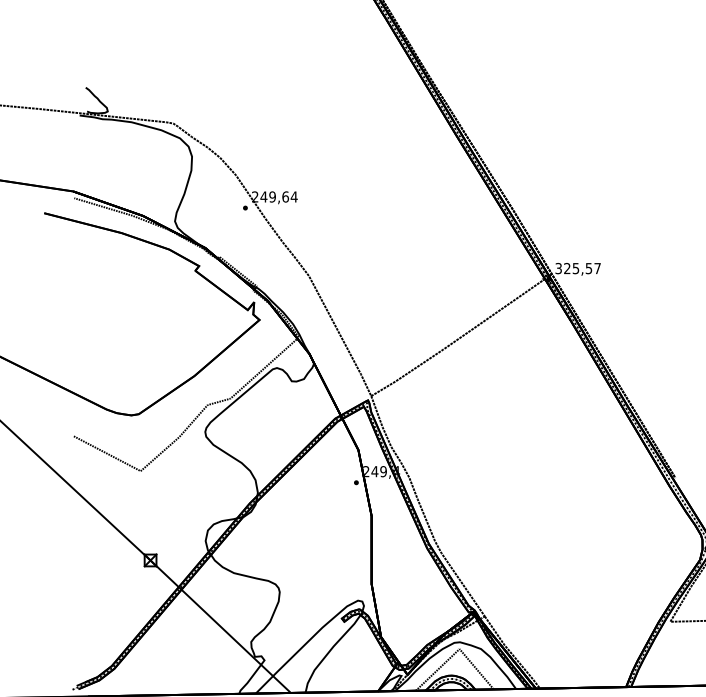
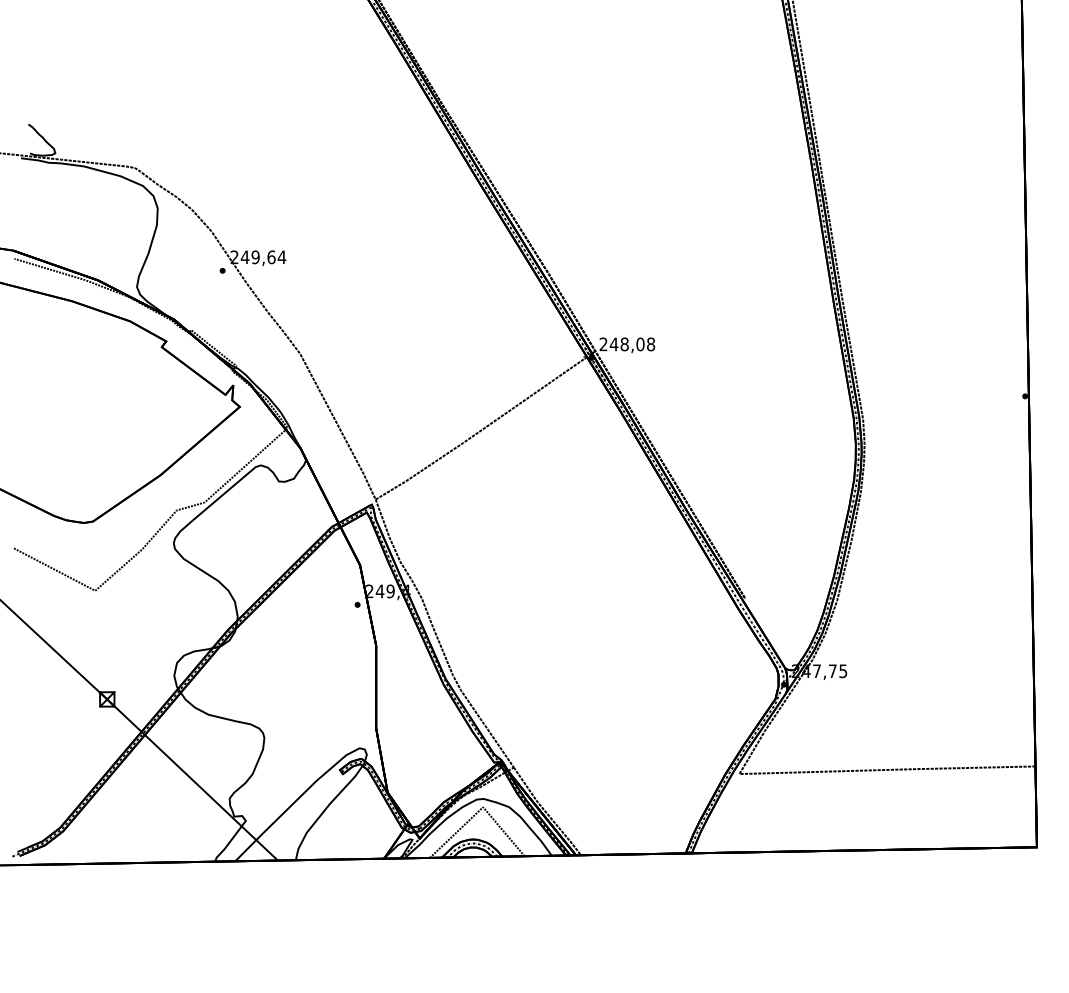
text: (578, 268) -> (627, 344), 325,57 -> 248,08

